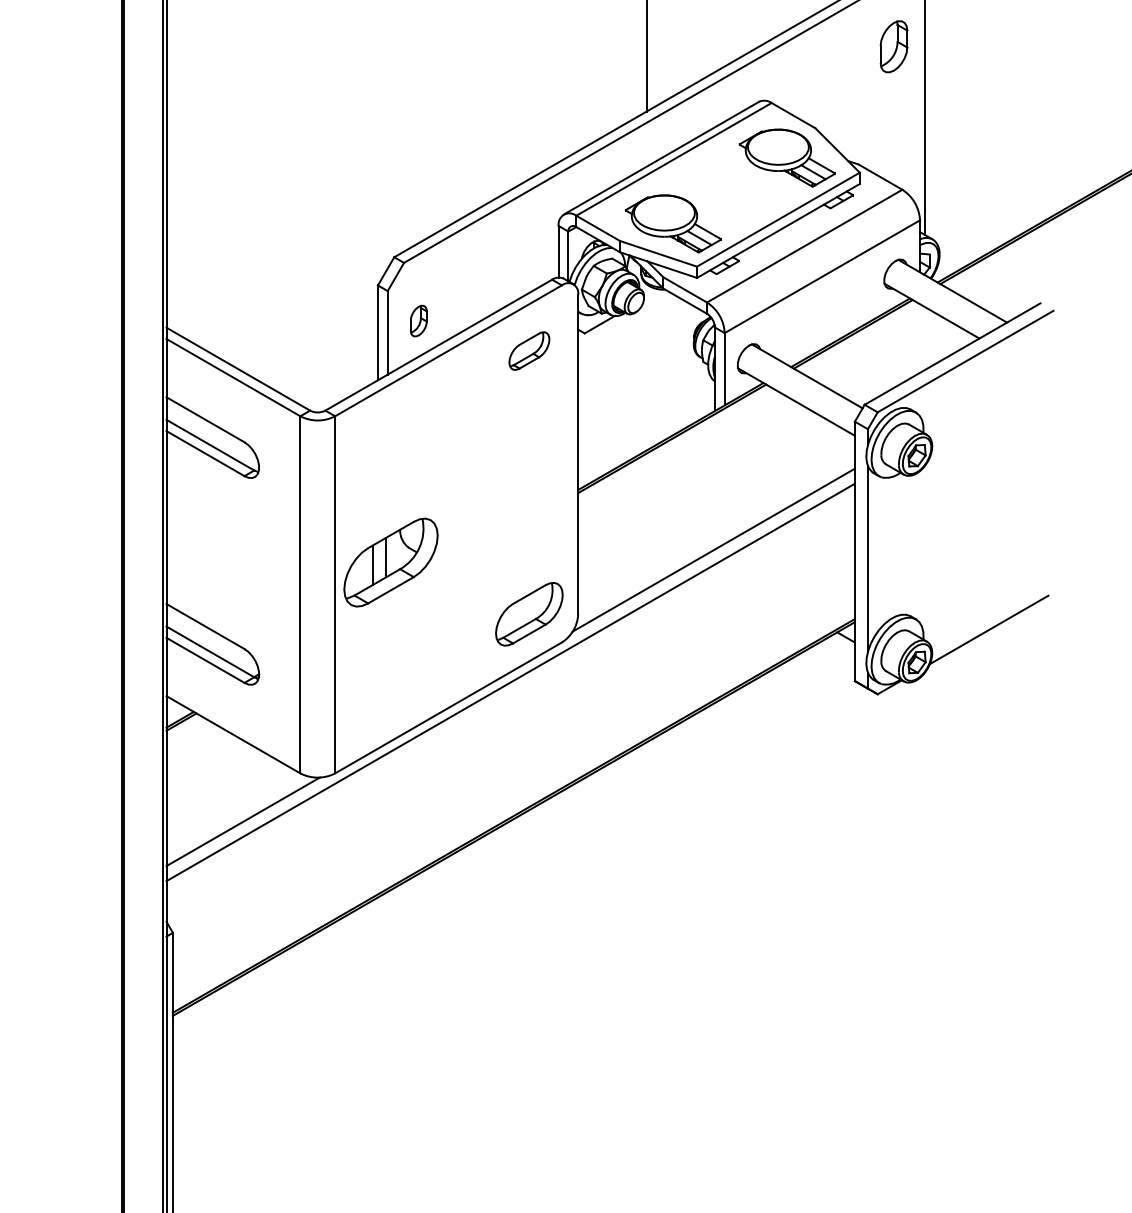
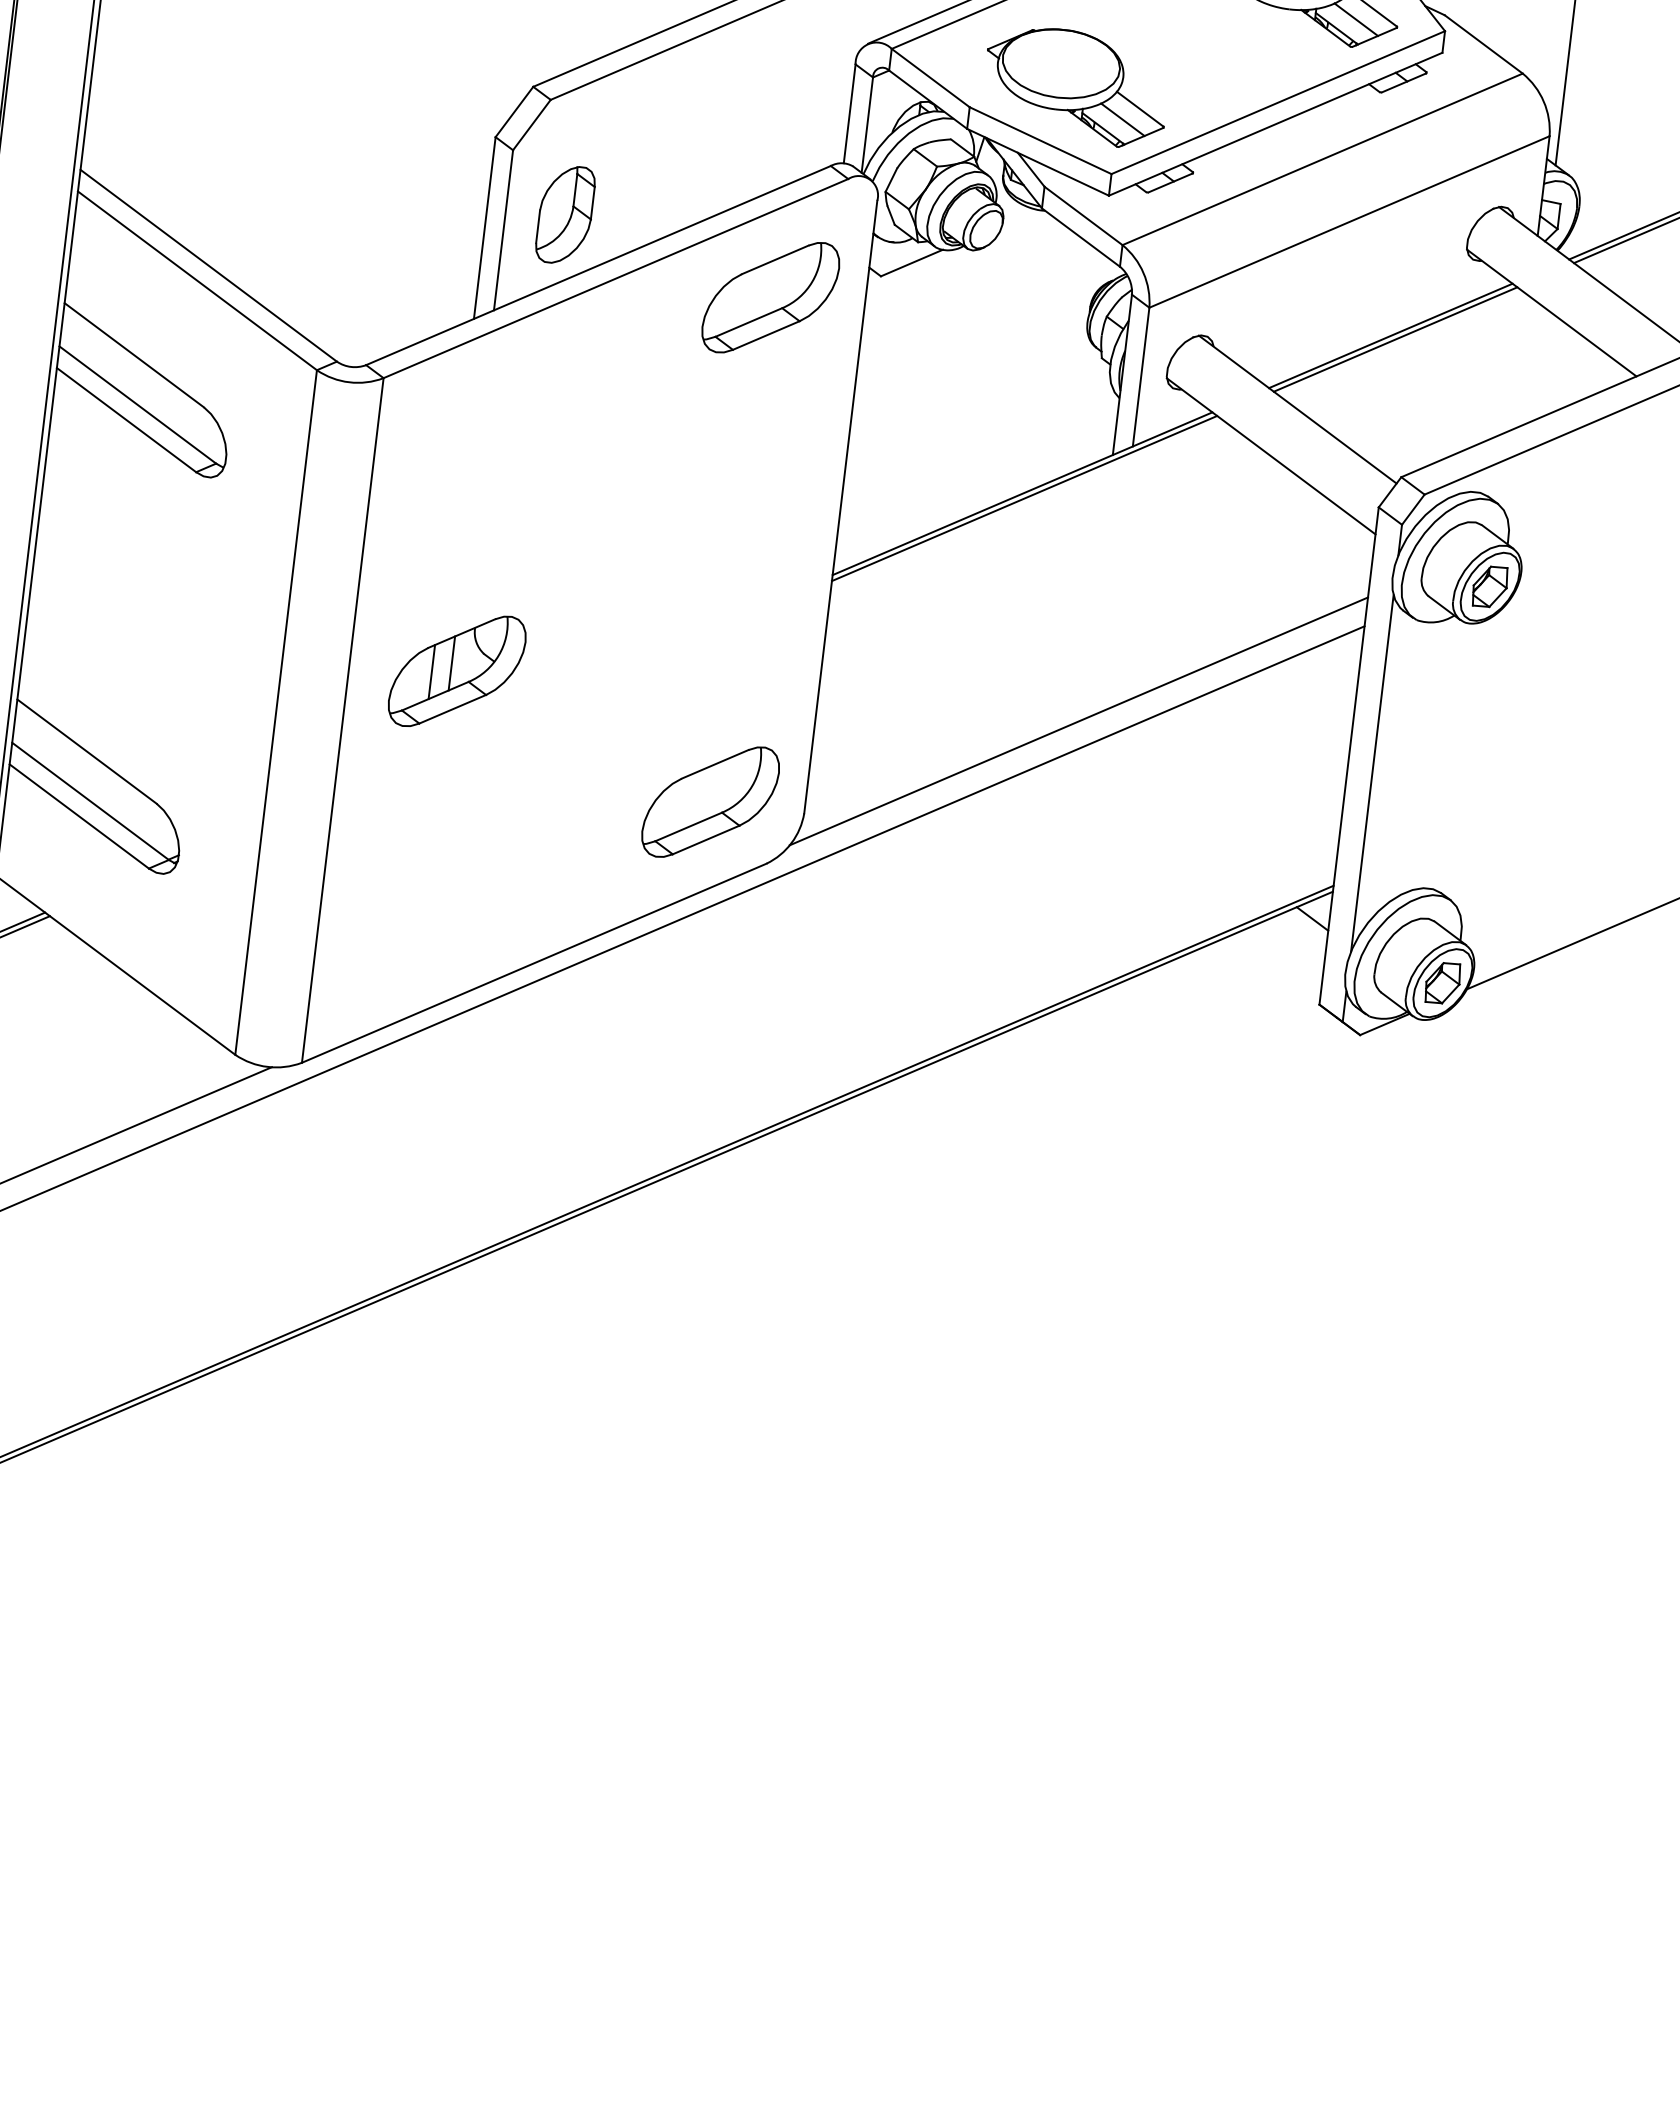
part: (418, 320) -> (565, 213), size x1.67
part: (529, 350) -> (771, 296), size x1.67
part: (390, 562) -> (456, 671), size x0.71

